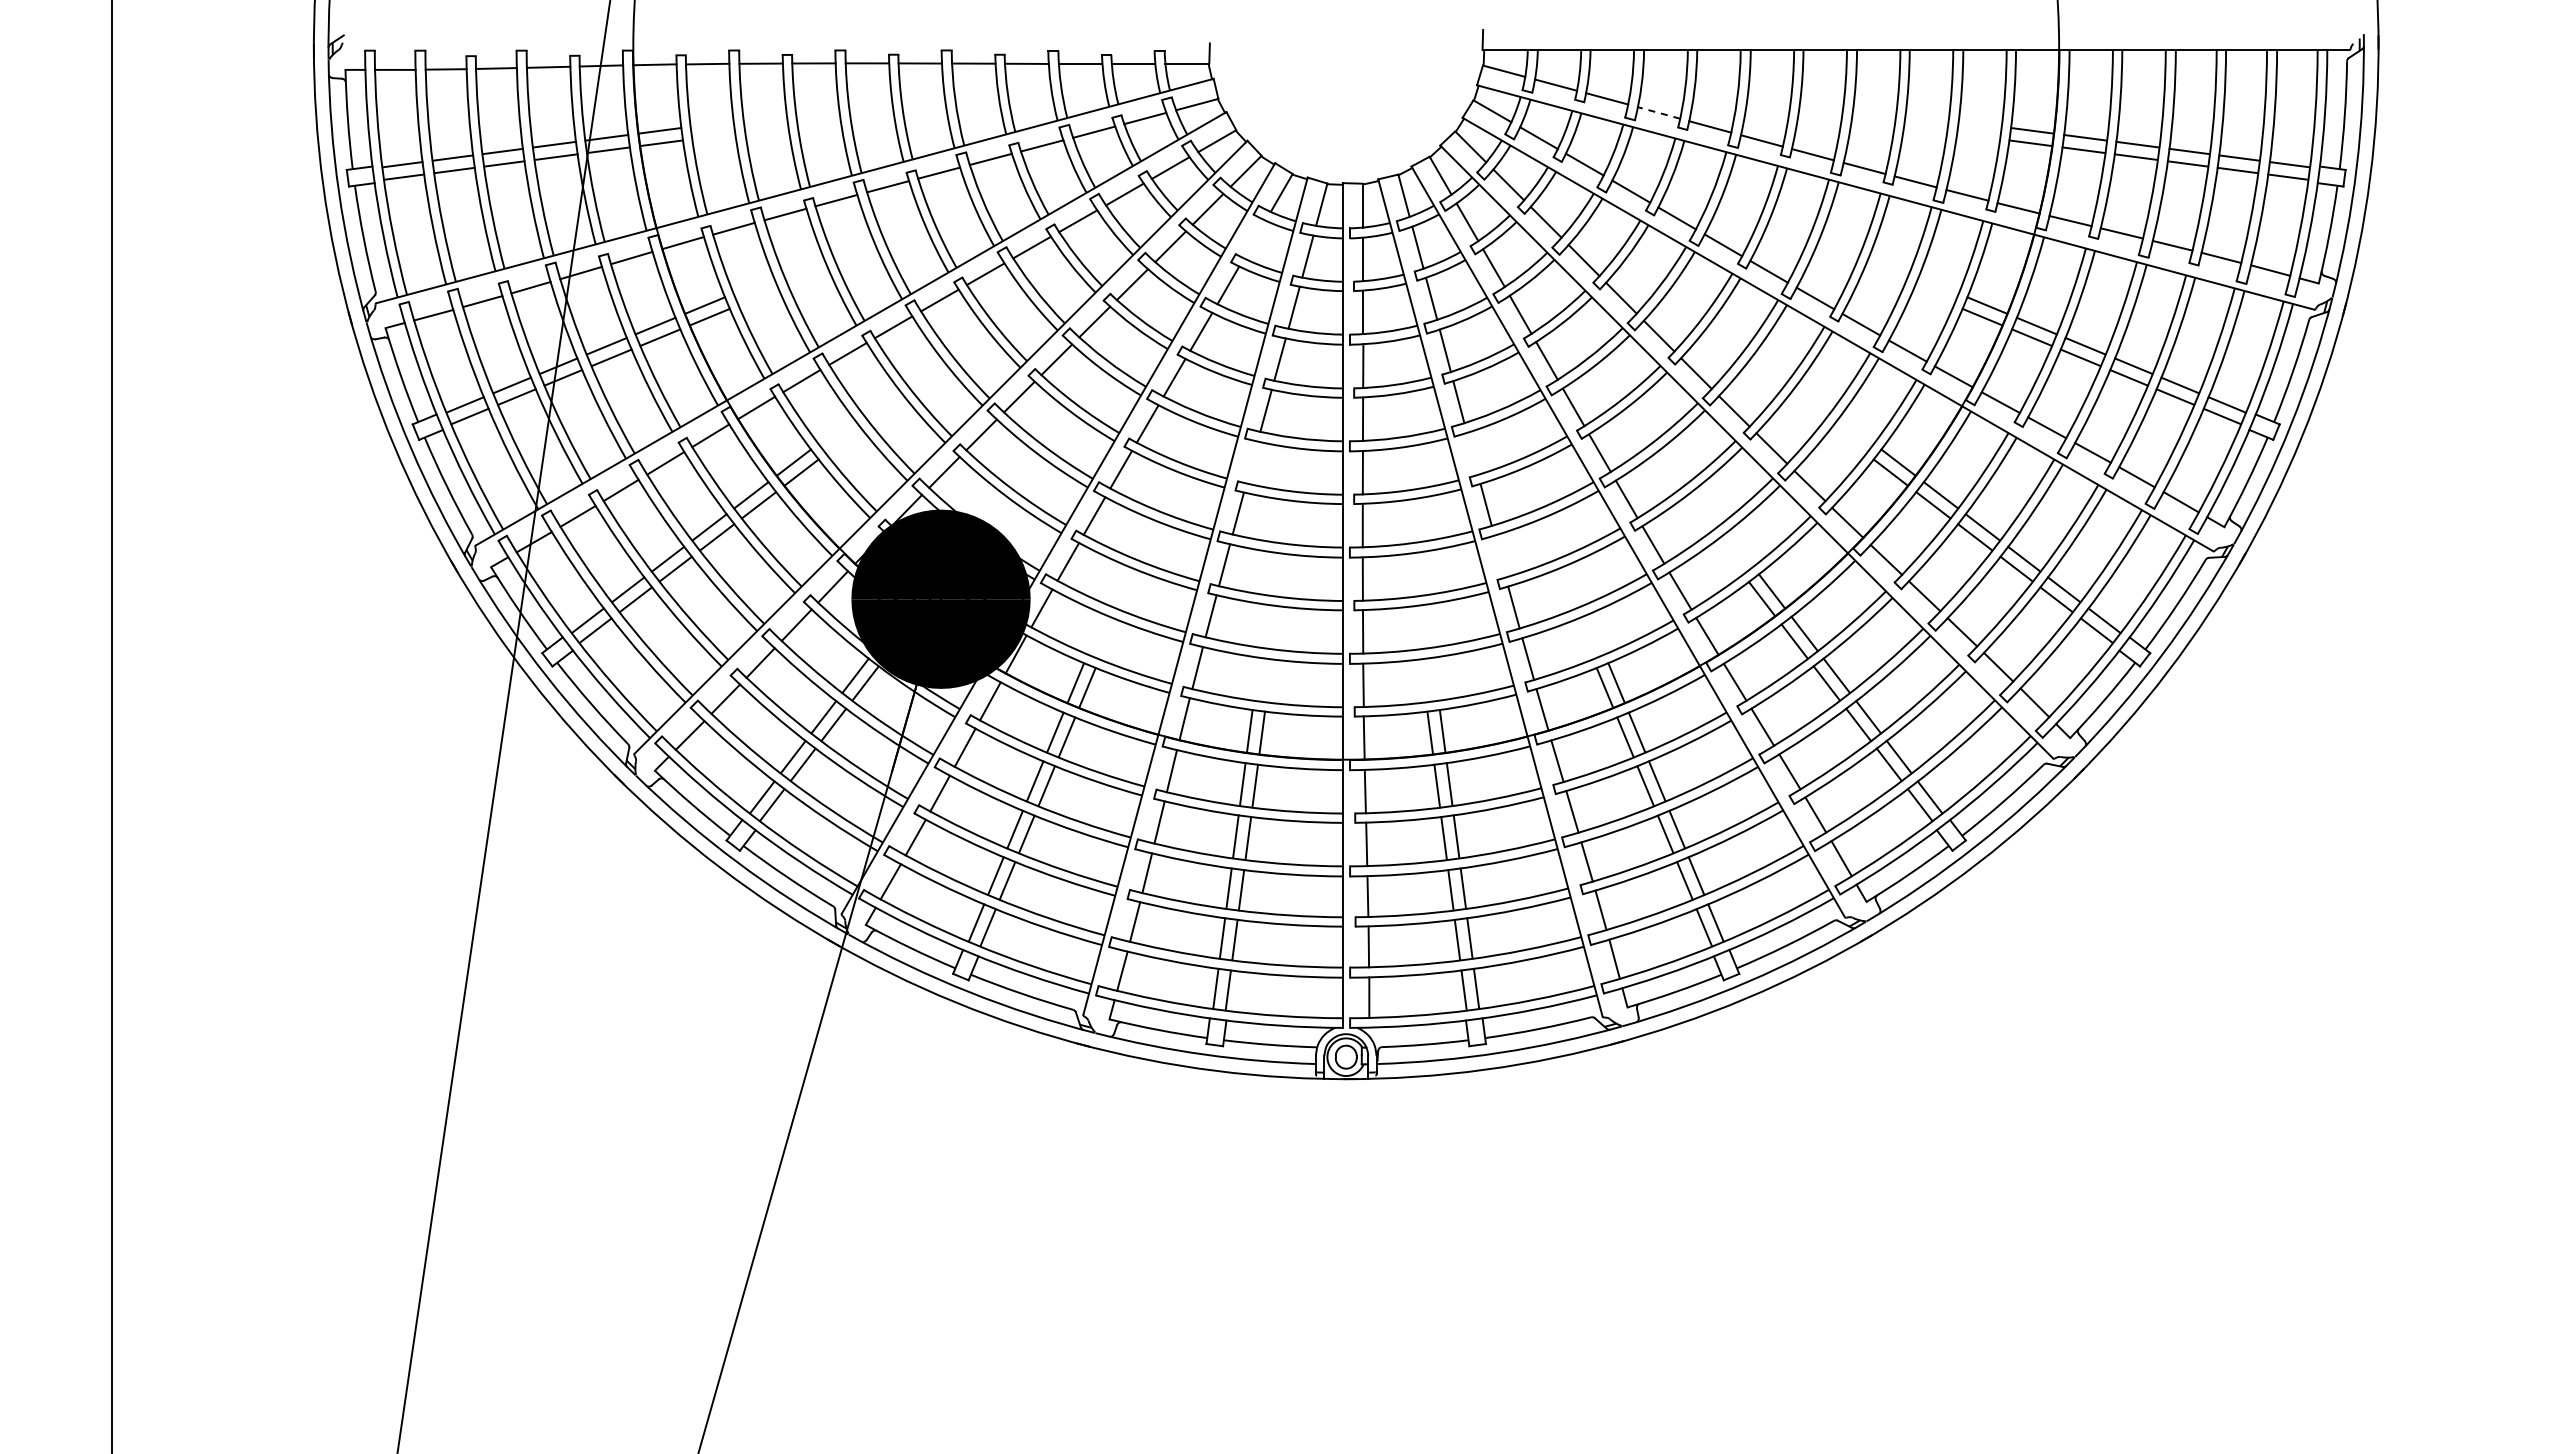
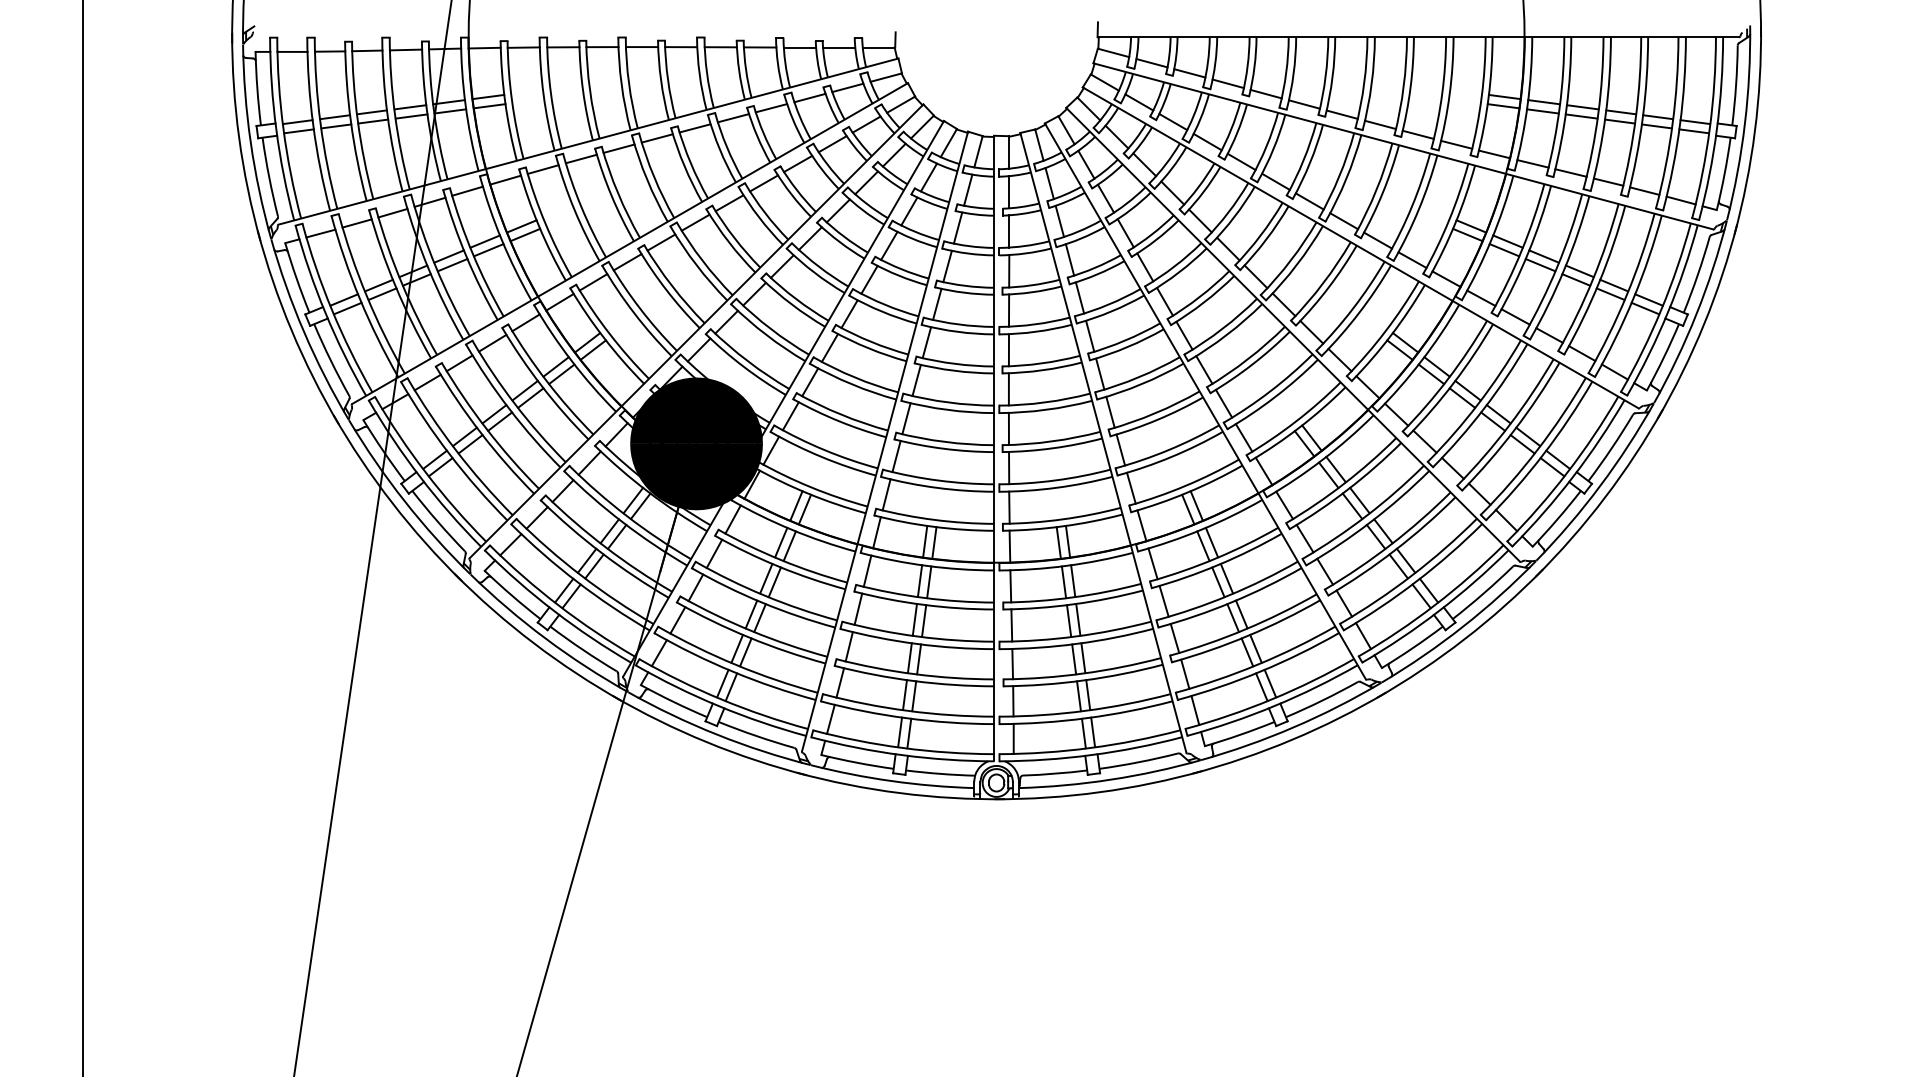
line: (1659, 112) -> (1228, 83), dashed -> solid
line: (1254, 239) -> (928, 177), added
line: (1472, 453) -> (1090, 335), added
line: (1251, 462) -> (926, 342), added
line: (1499, 556) -> (1110, 412), added

